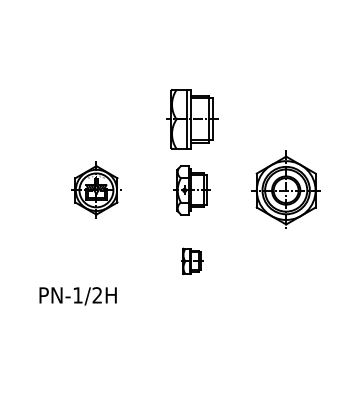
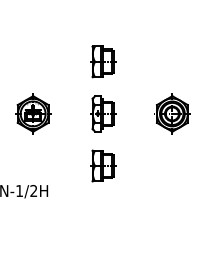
part: (191, 119) -> (102, 61), size x0.71
part: (285, 189) -> (171, 113), size x0.71
part: (191, 261) -> (102, 166), size x1.67

